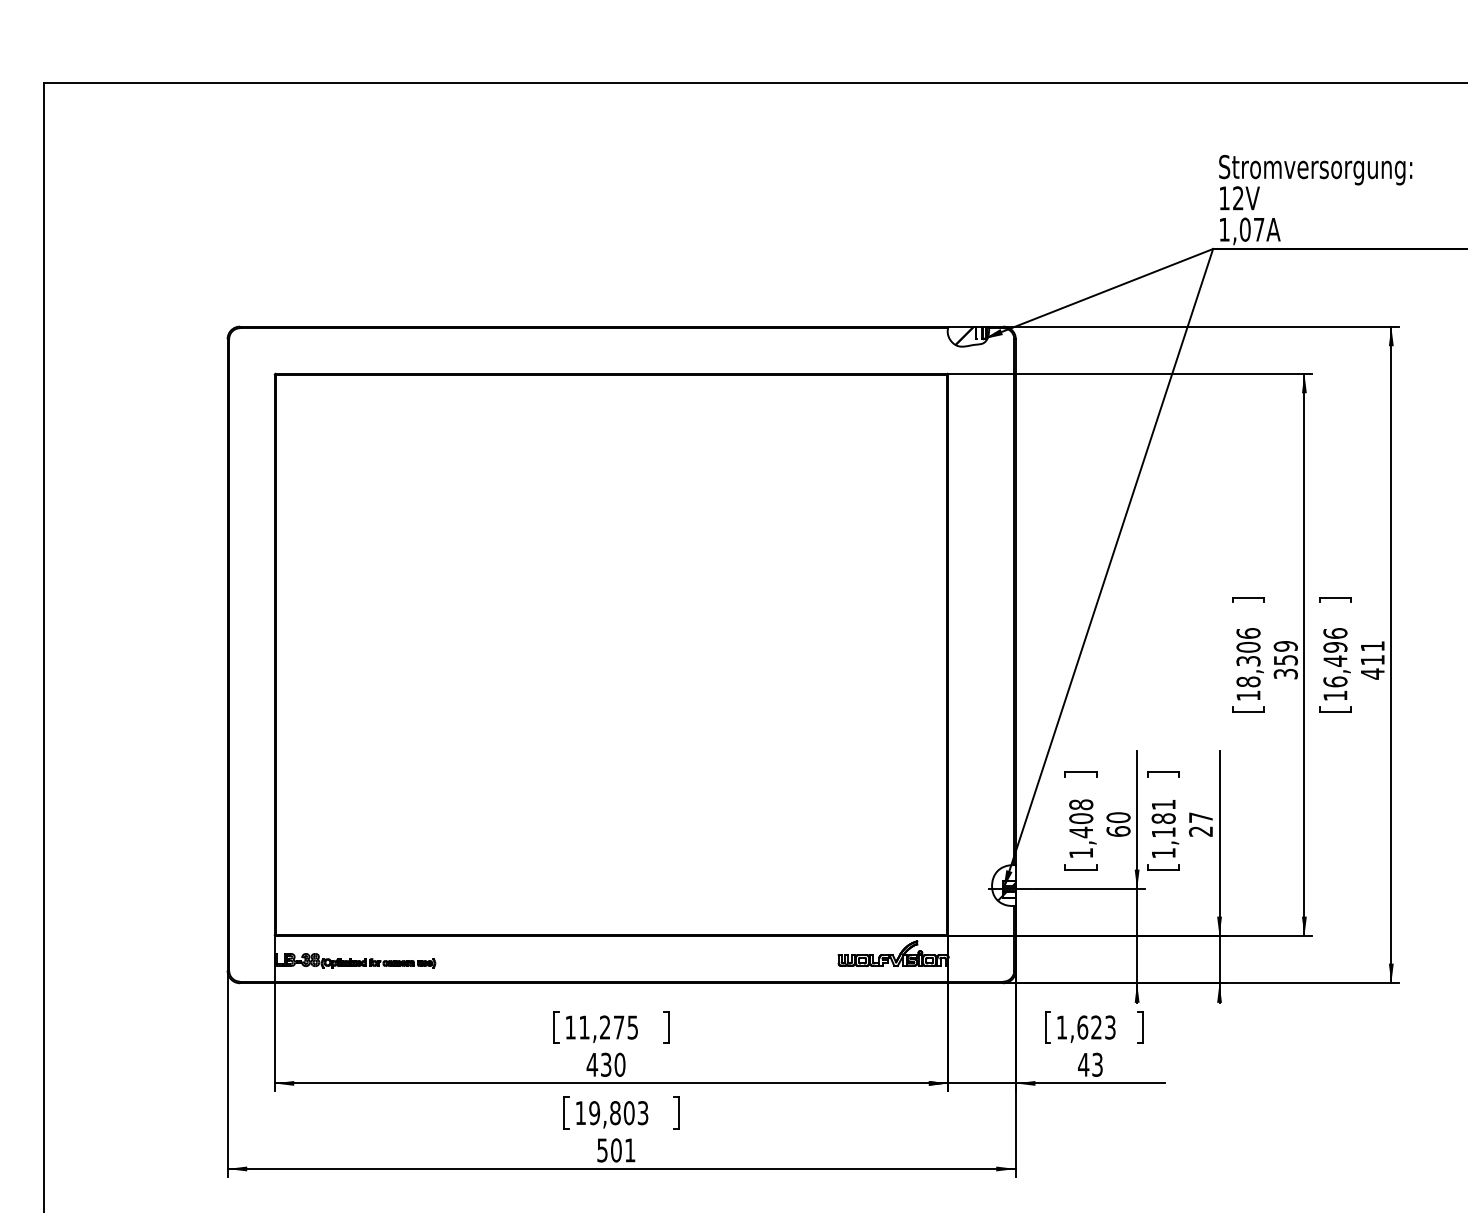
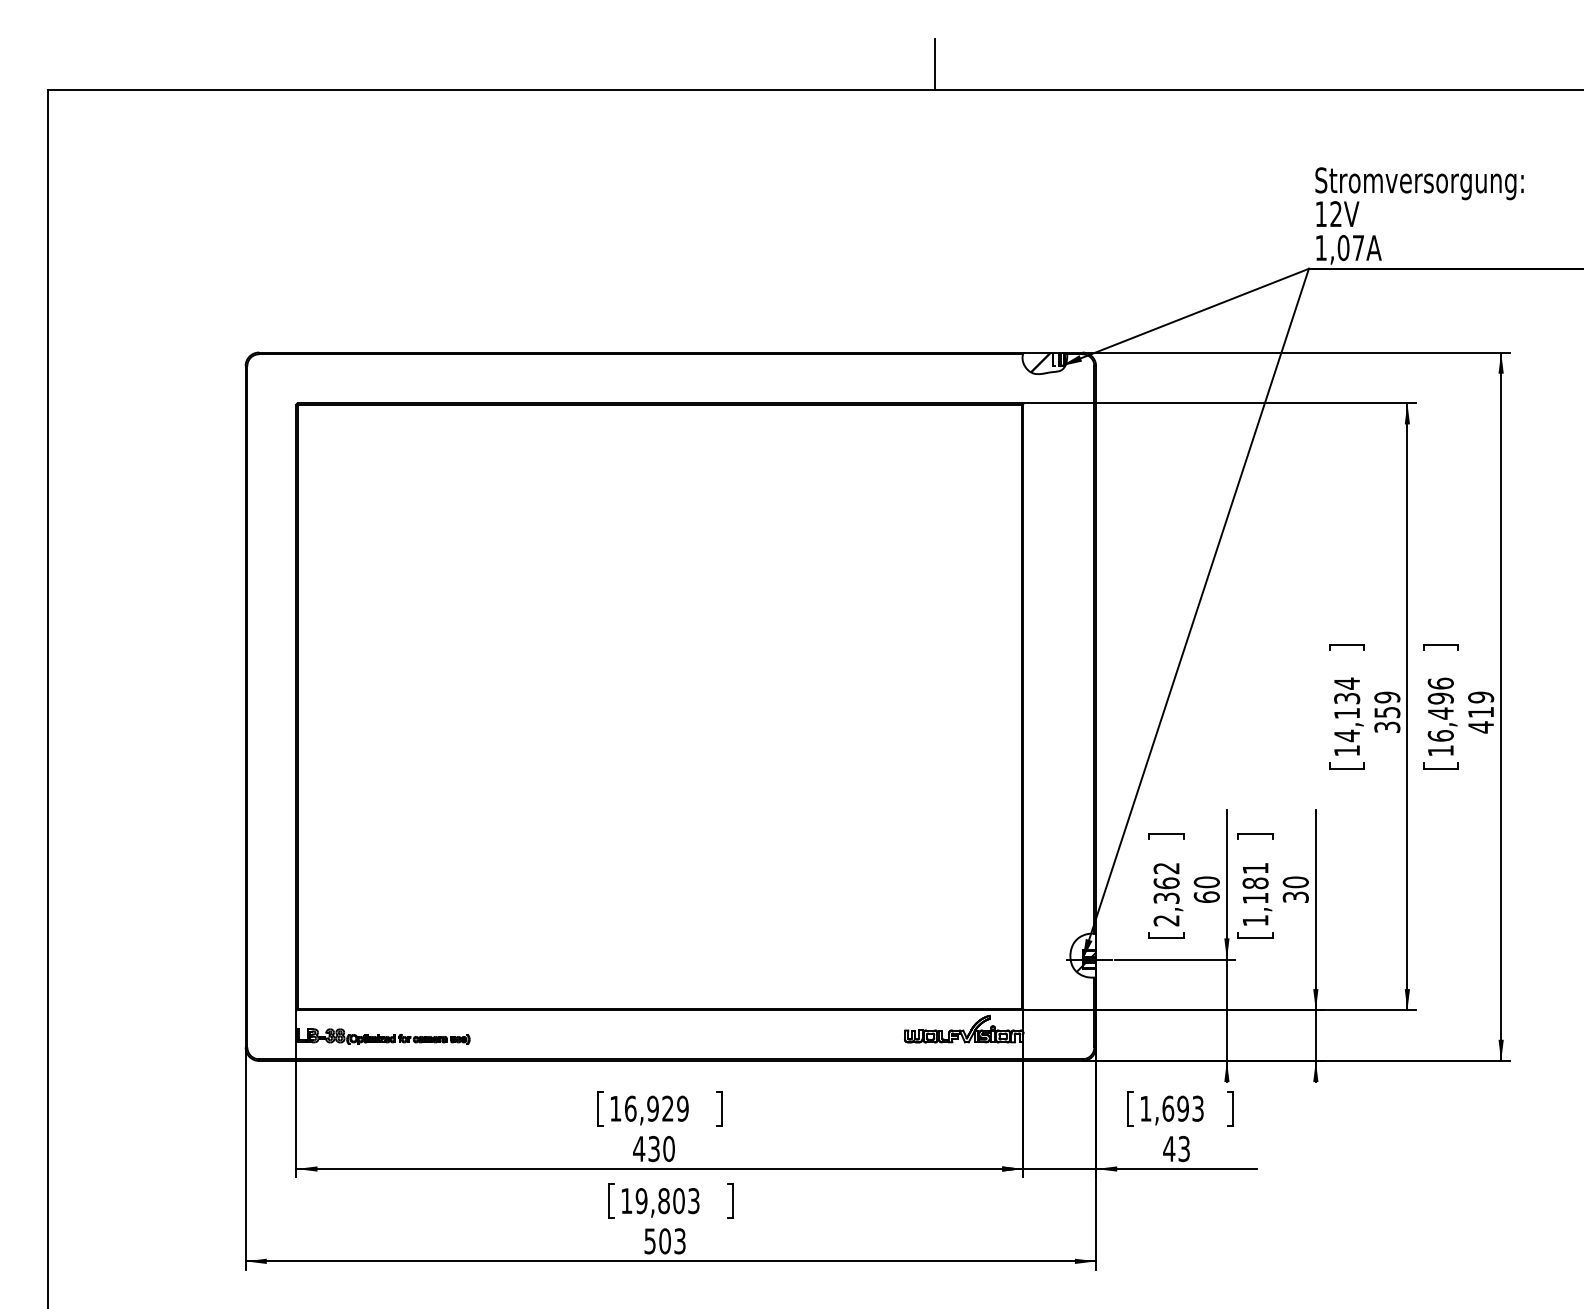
line: (867, 59) -> (935, 64), added
text: (1373, 646) -> (1481, 697), 411 -> 419
text: (1248, 657) -> (1347, 709), 18,306 -> 14,134
text: (1200, 824) -> (1295, 889), 27 -> 30
text: (1081, 828) -> (1166, 894), 1,408 -> 2,362
text: (608, 1027) -> (656, 1108), 11,275 -> 16,929
text: (1095, 1027) -> (1182, 1108), 1,623 -> 1,693
text: (629, 1150) -> (679, 1241), 501 -> 503

